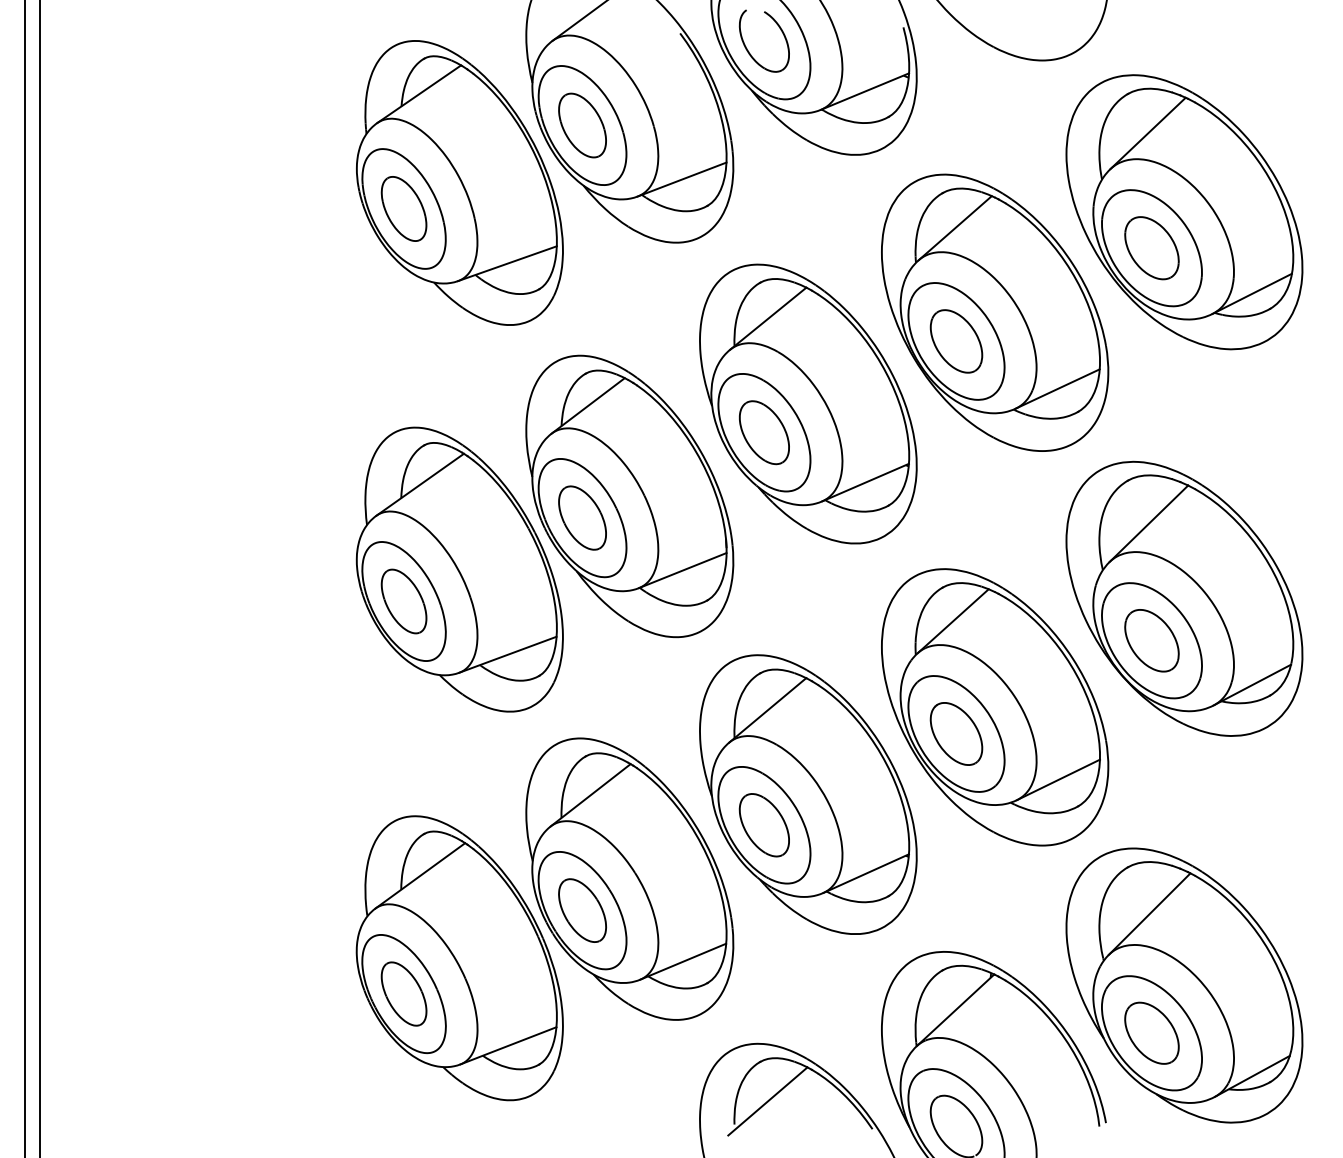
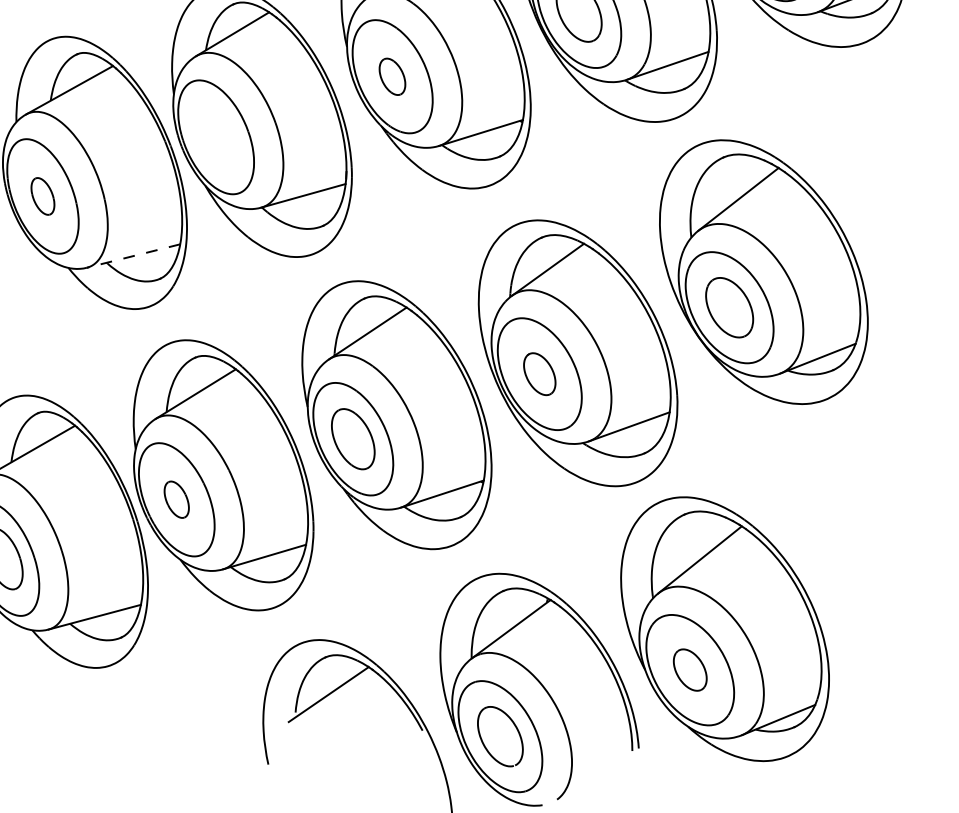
part: (763, 432) -> (391, 76), size x0.6
part: (582, 517) -> (216, 136), removed
part: (403, 601) -> (42, 196), size x0.6
line: (507, 654) -> (133, 255), solid -> dashed
part: (956, 733) -> (539, 373), size x0.7
part: (582, 910) -> (176, 499), size x0.6
part: (1151, 1032) -> (689, 669), size x0.7

